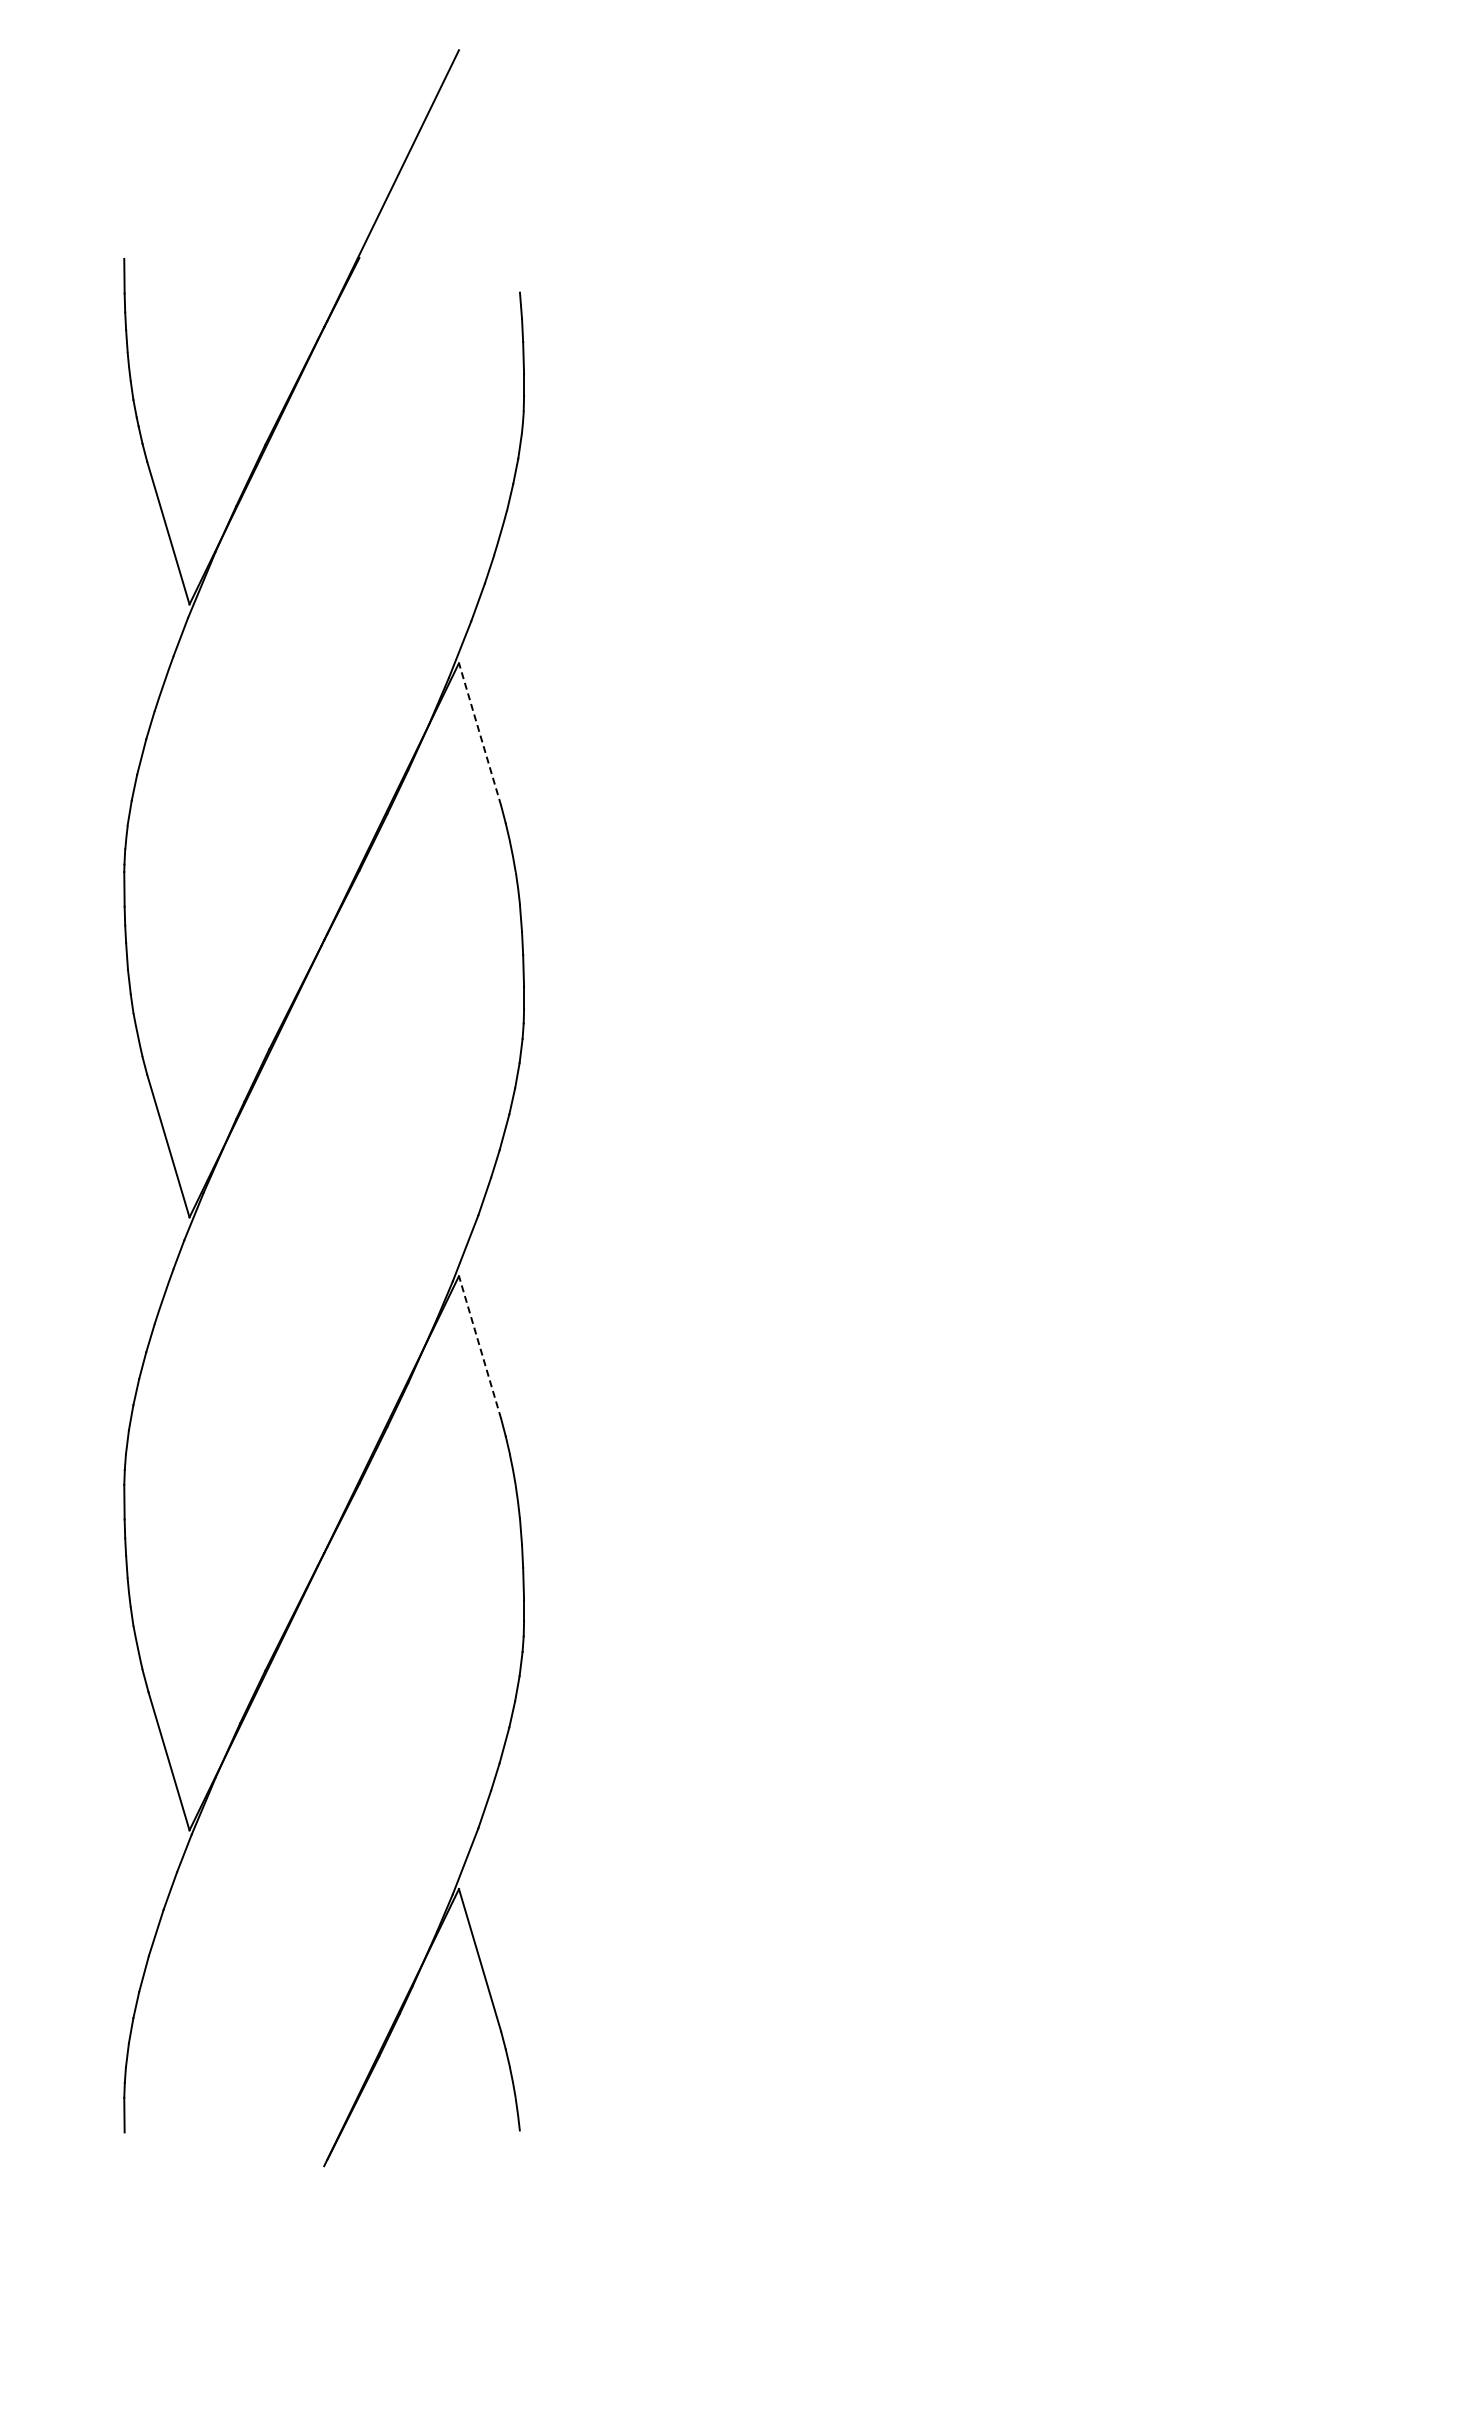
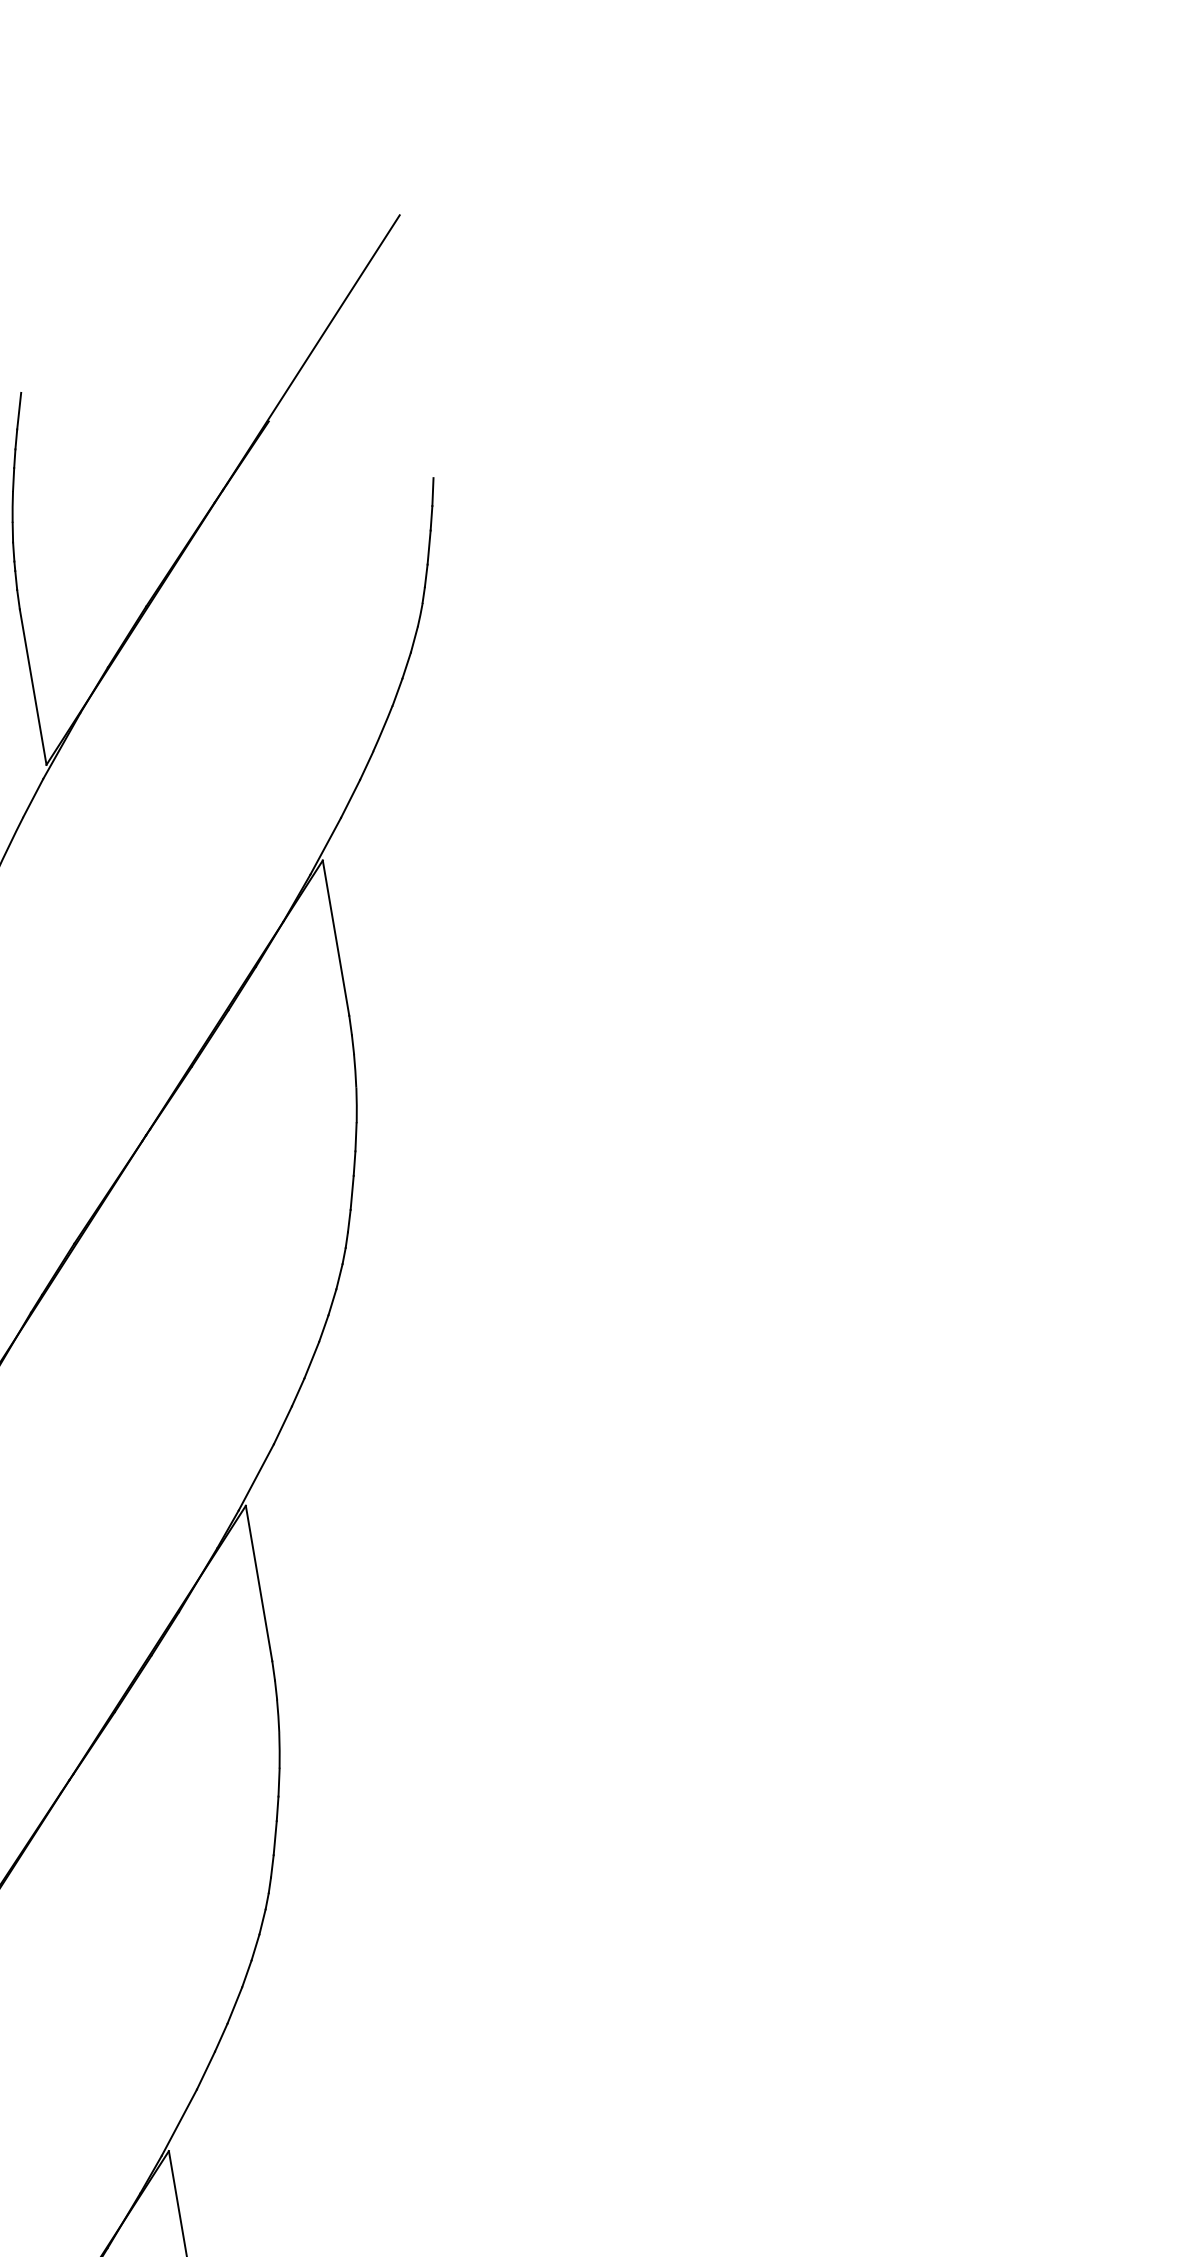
line: (479, 733) -> (335, 937), dashed -> solid
line: (479, 1346) -> (258, 1582), dashed -> solid

